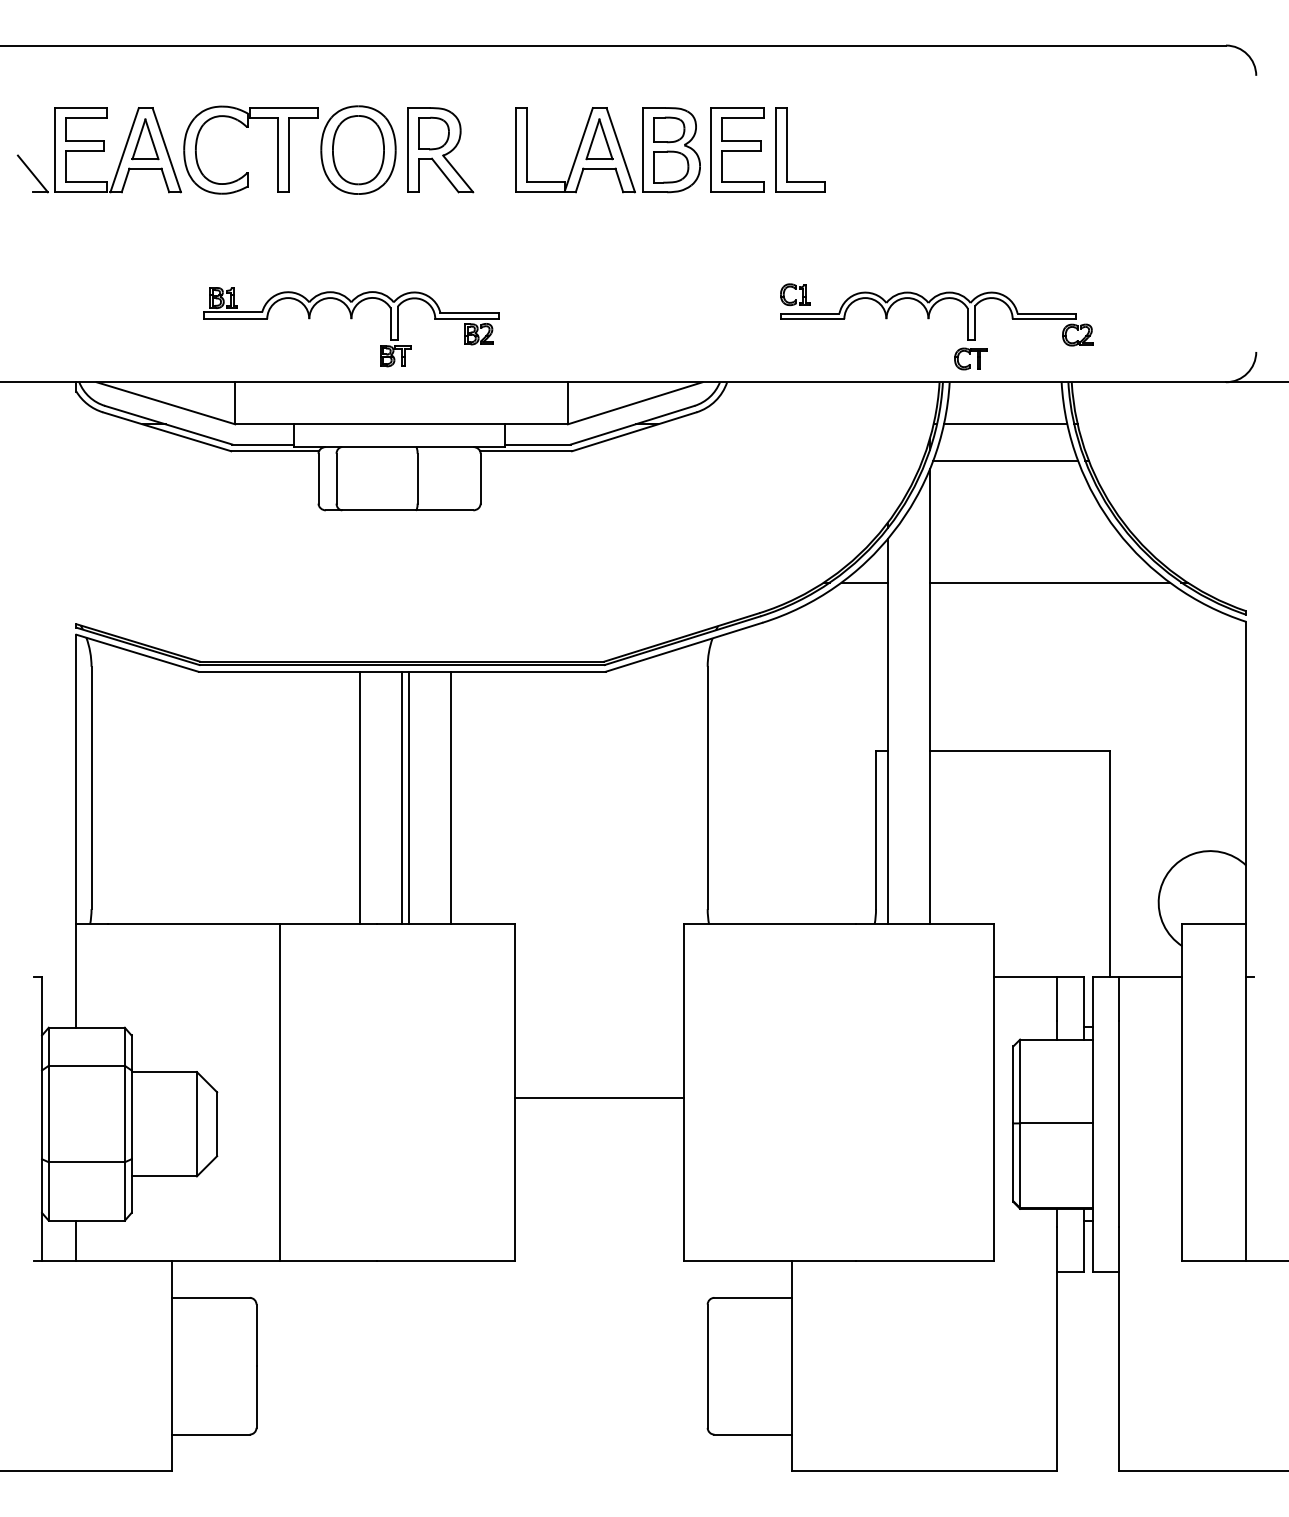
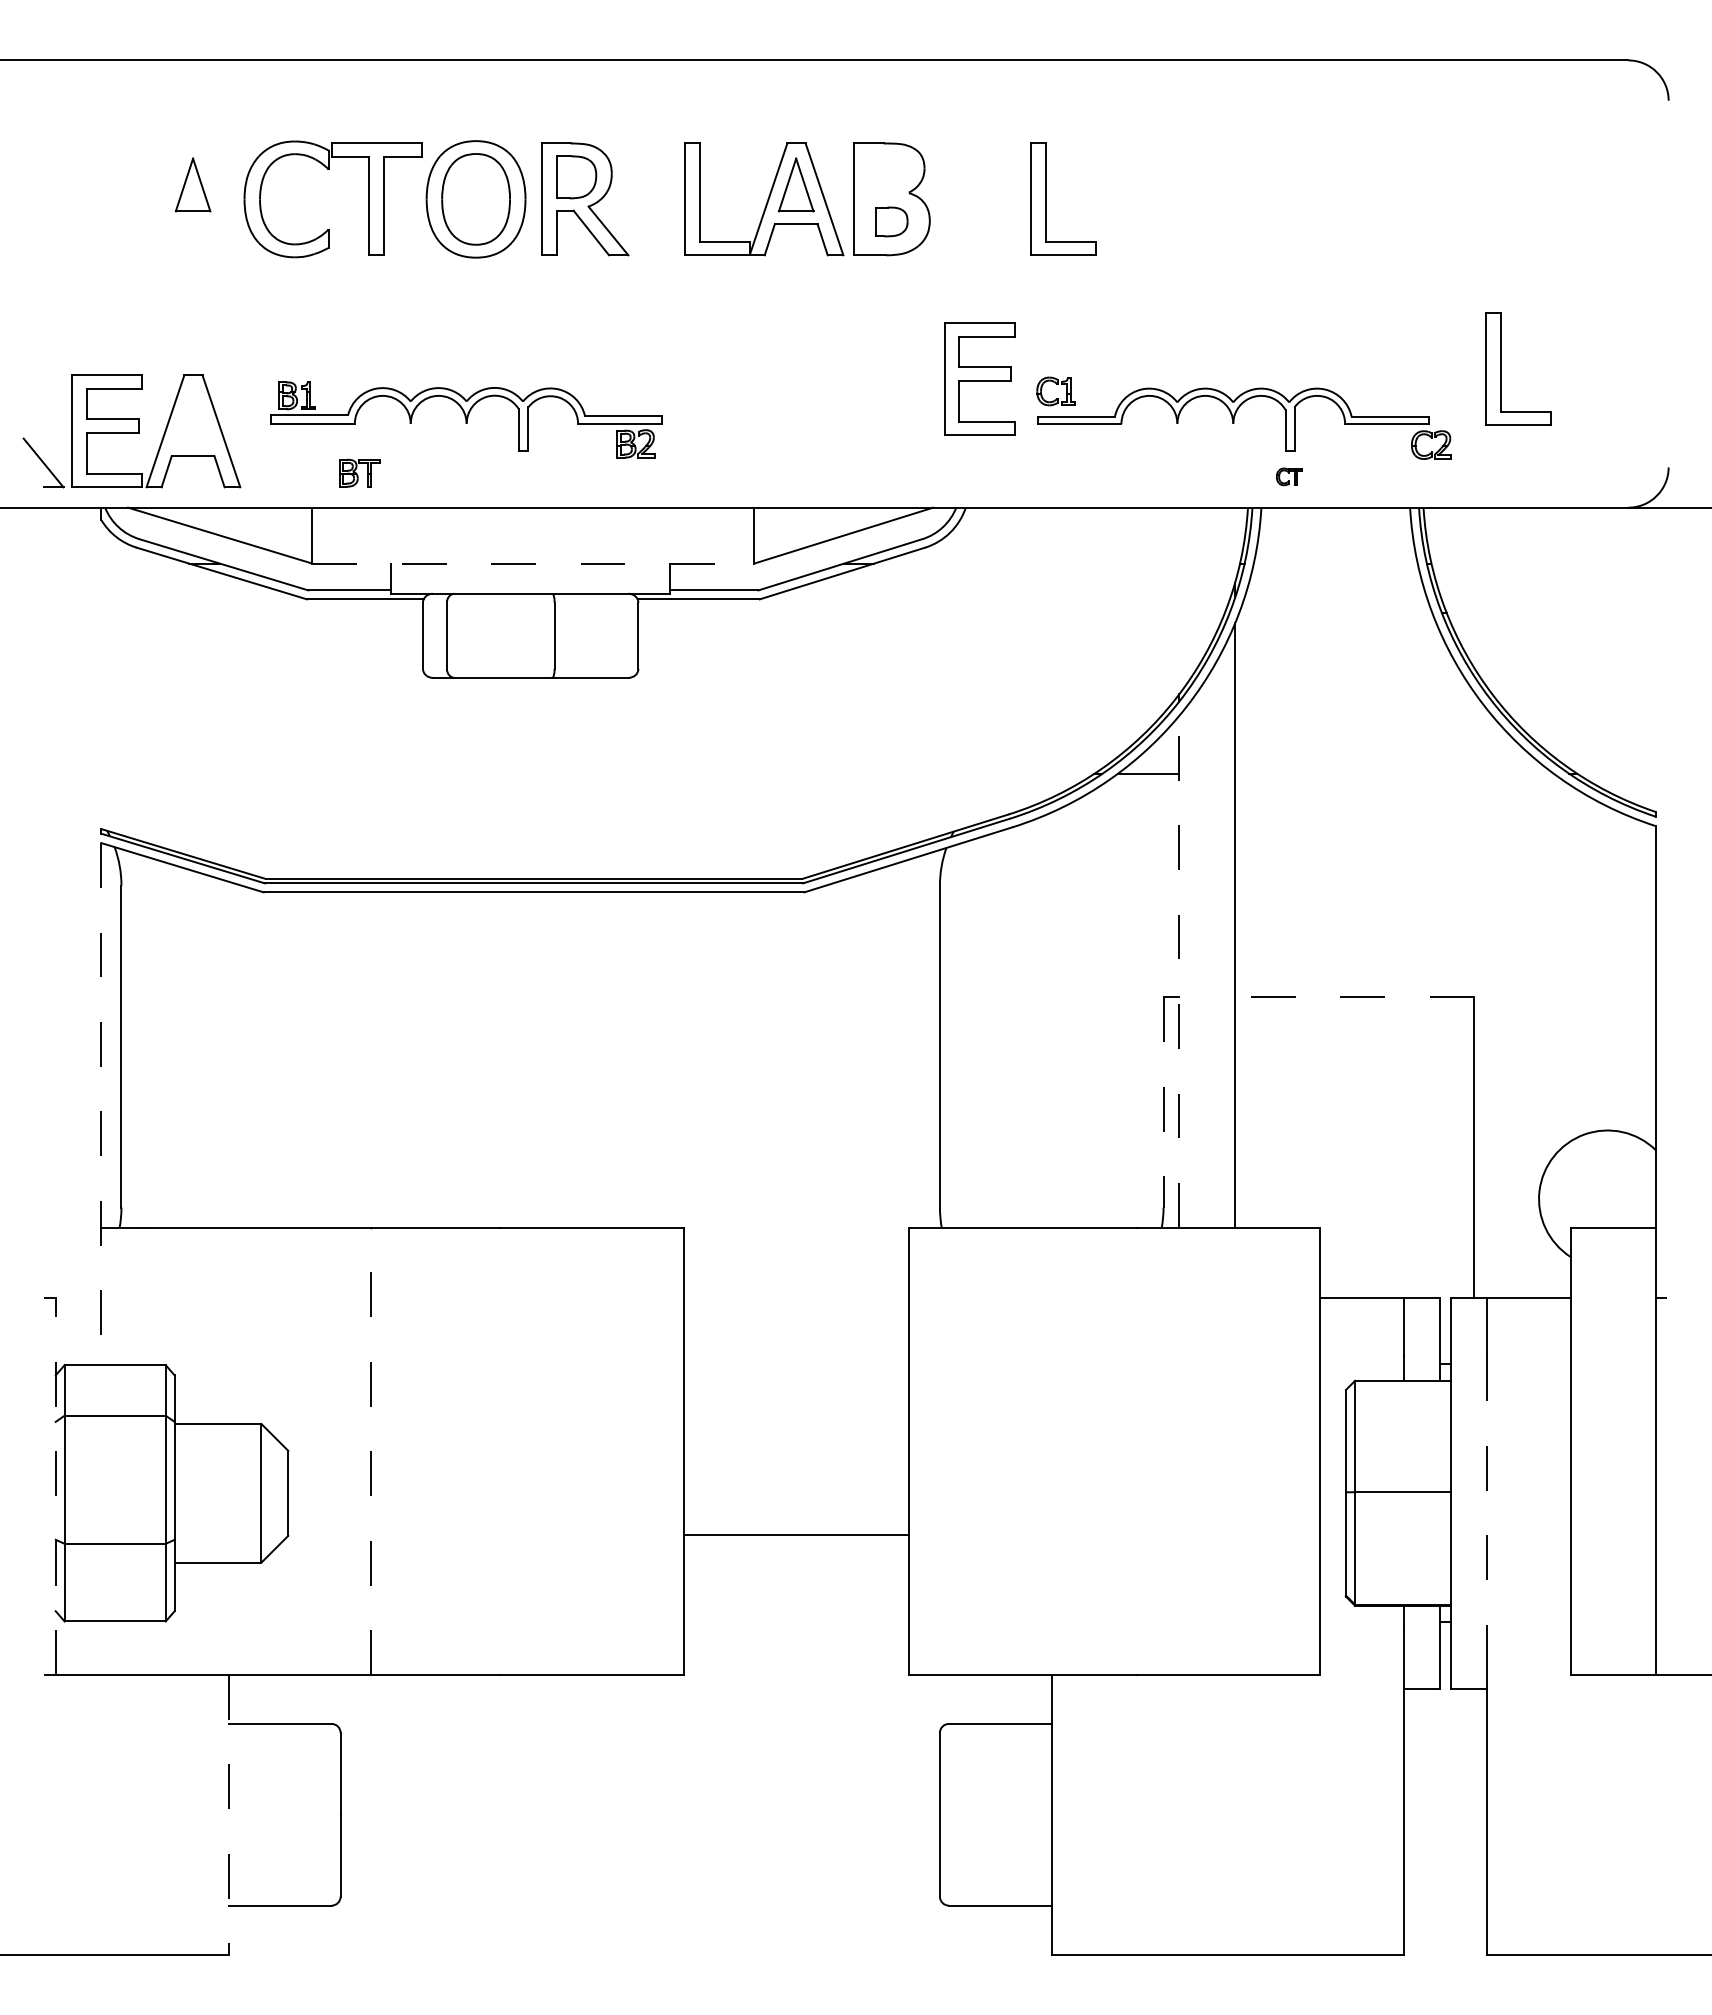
part: (668, 129) -> (888, 172), removed
part: (737, 149) -> (979, 378), moved
part: (99, 150) -> (131, 431), moved
part: (671, 166) -> (891, 221), size x0.7
part: (1130, 277) -> (1501, 368), added
part: (395, 355) -> (359, 472), moved
part: (970, 358) -> (1289, 476), size x0.6
line: (401, 424) -> (533, 563), solid -> dashed
line: (1005, 424) -> (1335, 563), removed
line: (1005, 461) -> (1335, 612), removed
line: (1049, 582) -> (1394, 773), removed
line: (888, 731) -> (1179, 971), solid -> dashed
line: (1019, 750) -> (1354, 997), solid -> dashed
line: (360, 797) -> (478, 1059), removed
line: (401, 797) -> (533, 1059), removed
line: (408, 797) -> (542, 1059), removed
line: (450, 797) -> (598, 1059), removed
line: (875, 830) -> (1163, 1103), solid -> dashed
line: (76, 831) -> (101, 1104), solid -> dashed
line: (279, 1092) -> (371, 1451), solid -> dashed
line: (599, 1098) -> (796, 1535), moved
line: (41, 1119) -> (55, 1486), solid -> dashed
line: (1119, 1124) -> (1486, 1493), solid -> dashed
line: (76, 1241) -> (101, 1648), removed
line: (172, 1366) -> (228, 1814), solid -> dashed

